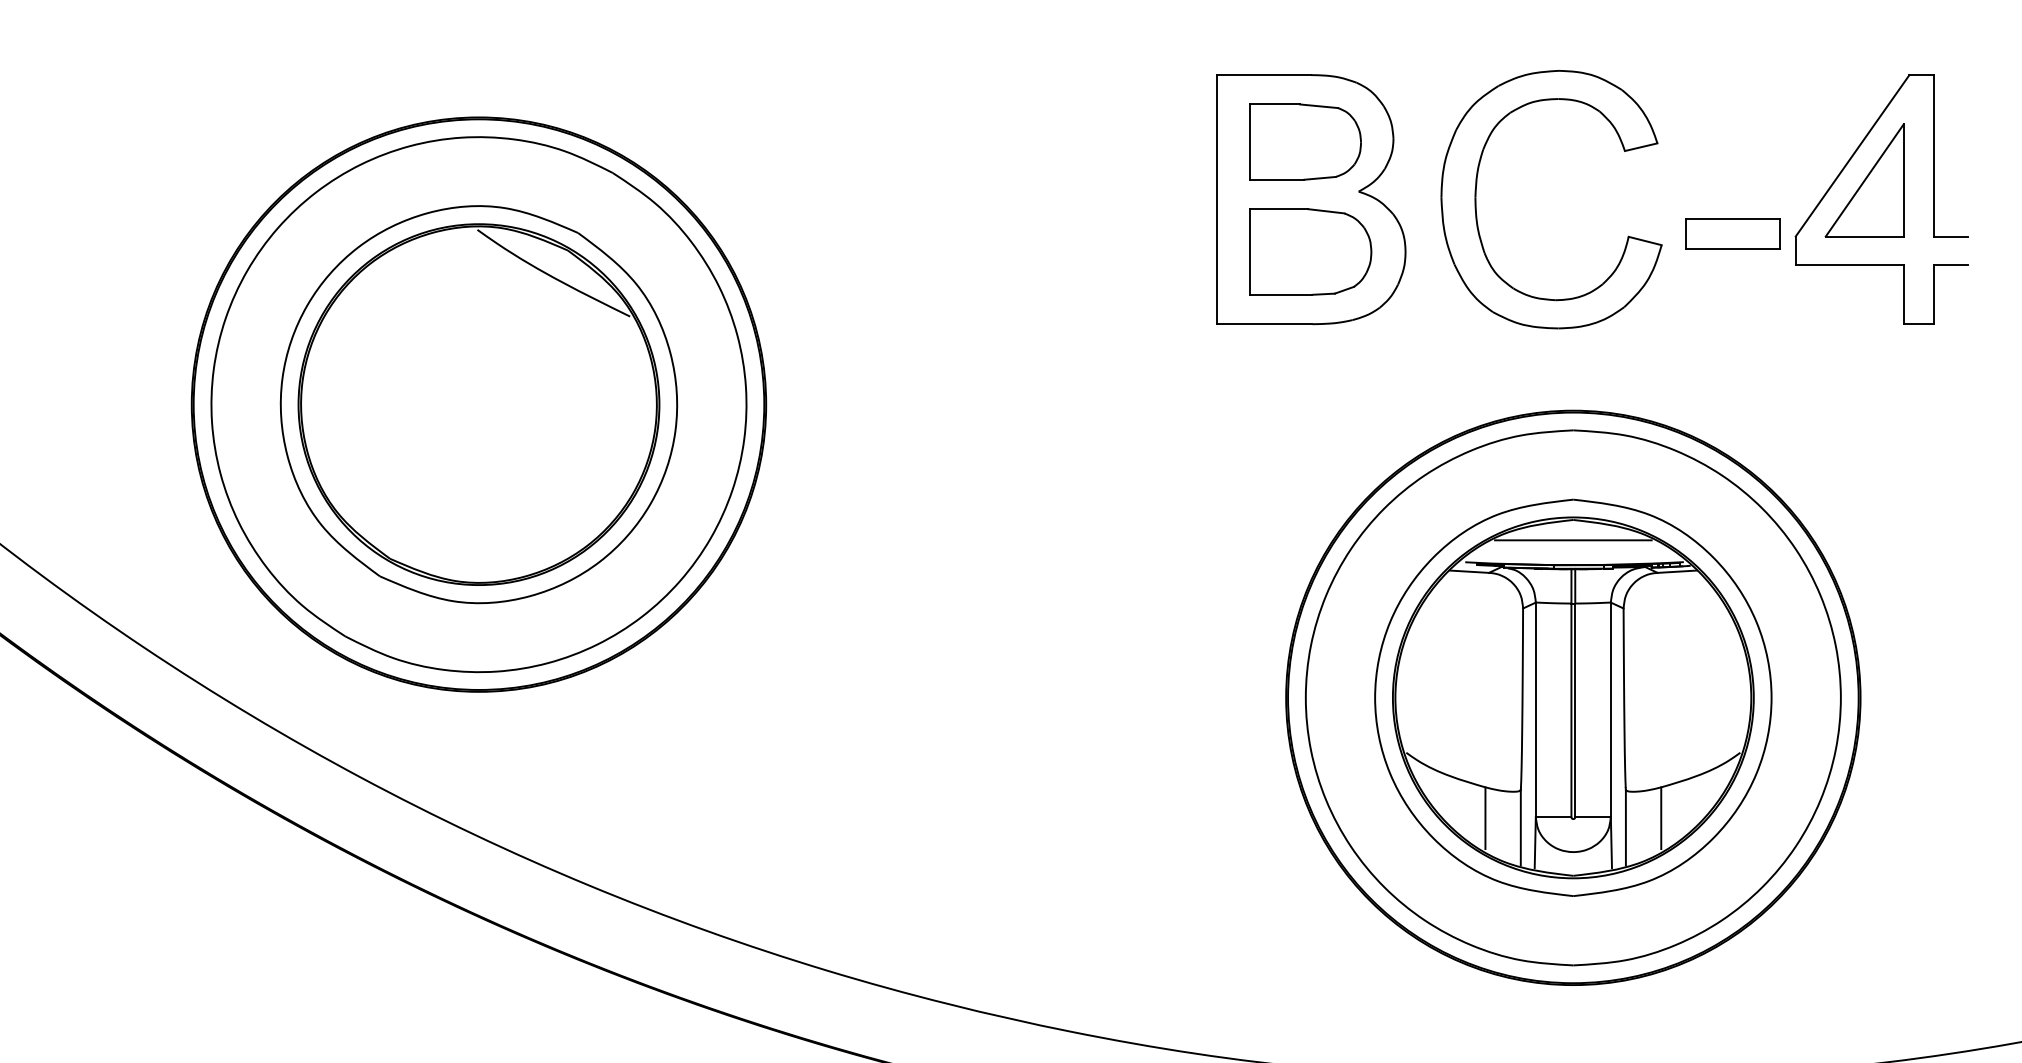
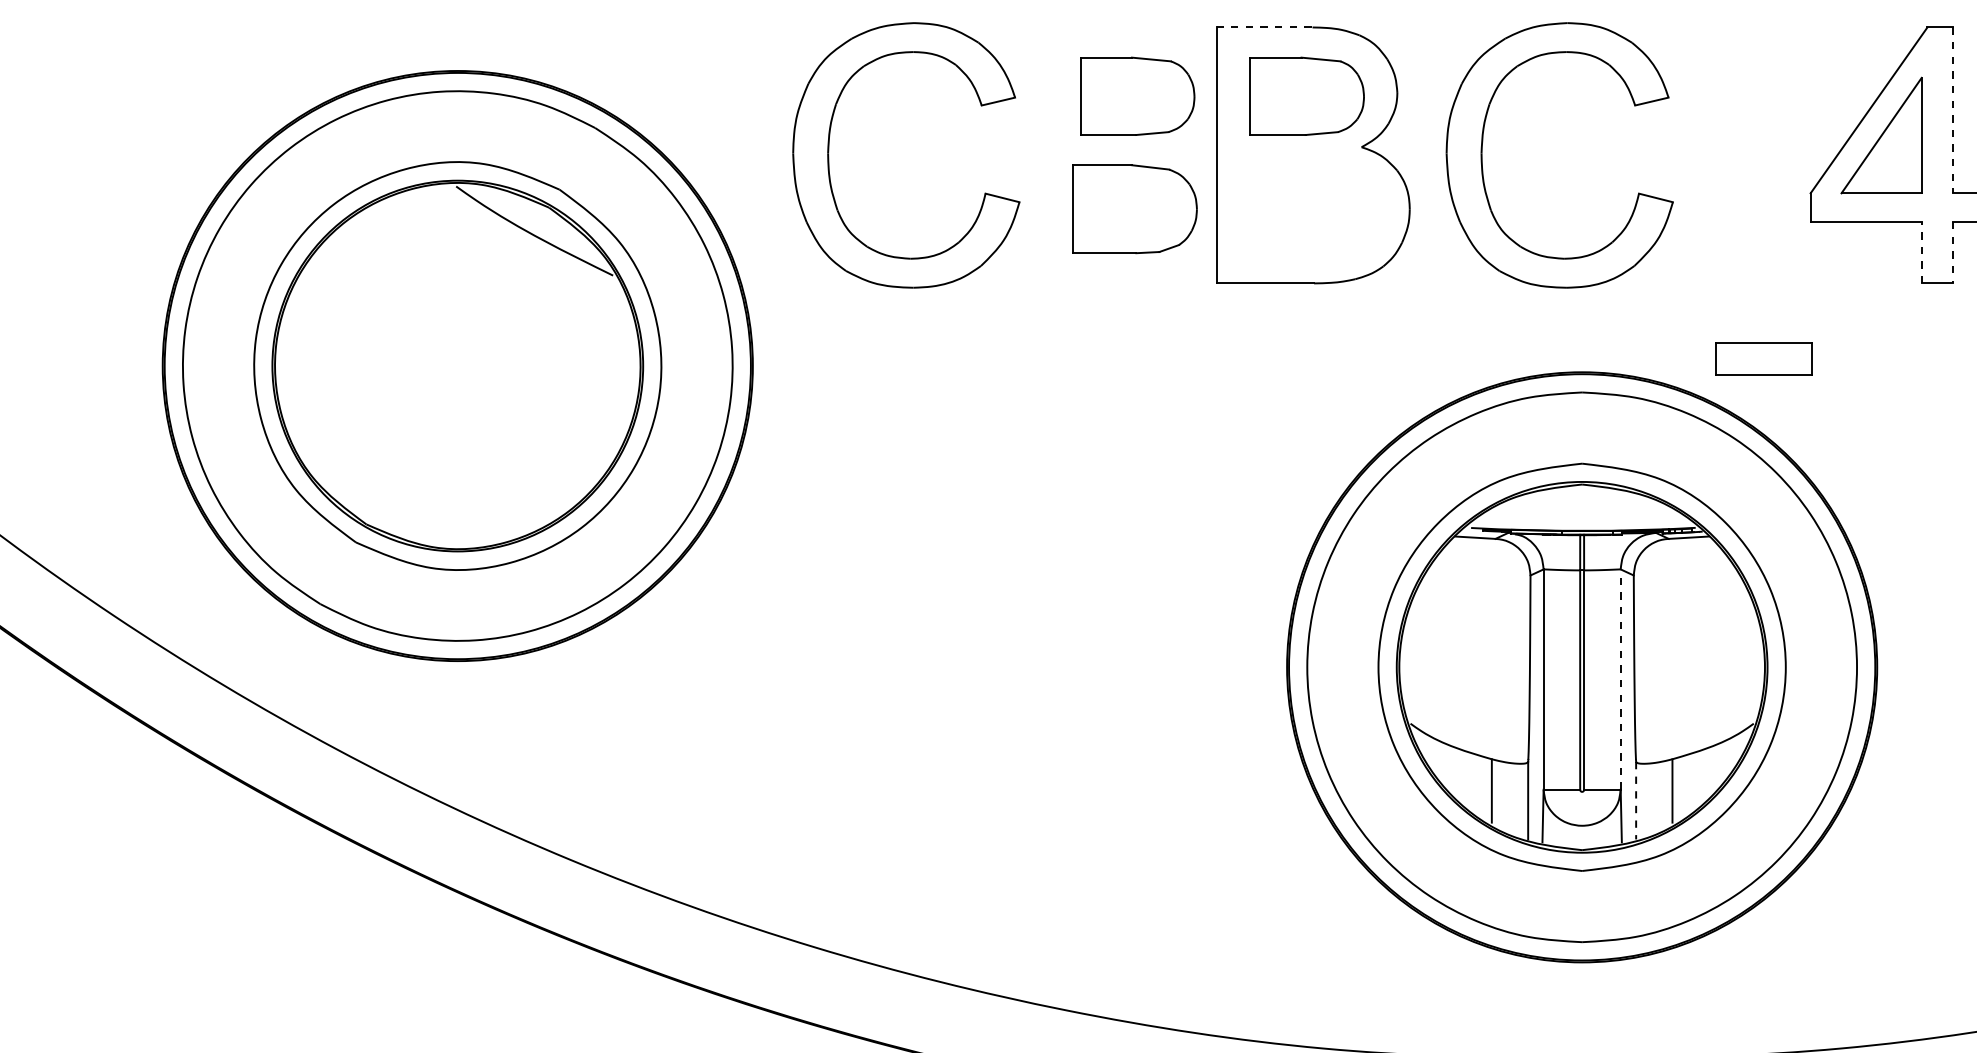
line: (1264, 75) -> (1264, 27), solid -> dashed
part: (1140, 141) -> (1137, 95), added
line: (1934, 155) -> (1953, 110), solid -> dashed
part: (840, 199) -> (829, 155), added
part: (1732, 233) -> (1763, 358), moved
part: (1310, 251) -> (1134, 208), moved
line: (1903, 294) -> (1921, 252), solid -> dashed
line: (1934, 294) -> (1953, 252), solid -> dashed
line: (1573, 540) -> (1582, 505), removed
line: (1610, 709) -> (1620, 679), solid -> dashed
line: (1625, 827) -> (1635, 800), solid -> dashed

